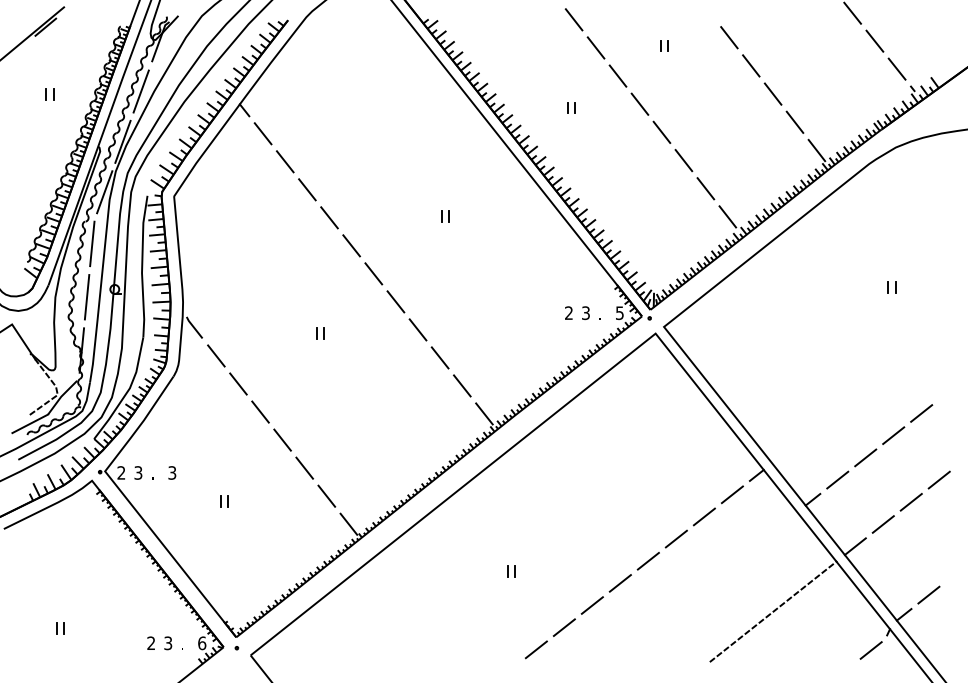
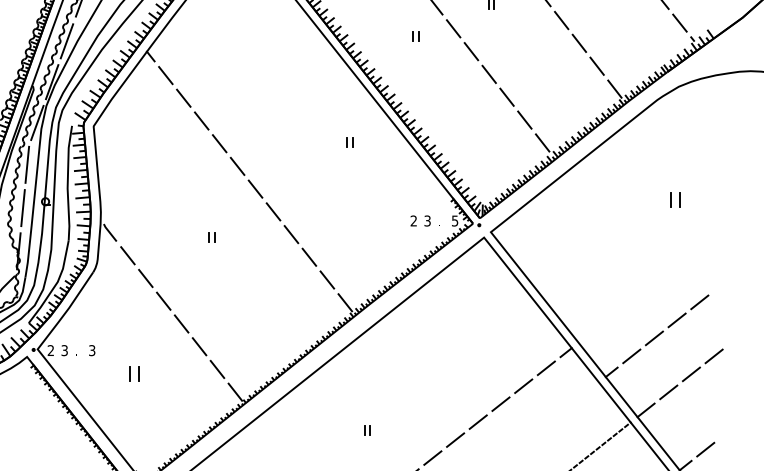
part: (571, 107) -> (415, 36), moved
part: (445, 216) -> (350, 142), moved
part: (891, 287) -> (675, 200), size x1.6
part: (224, 501) -> (134, 373), size x1.6

